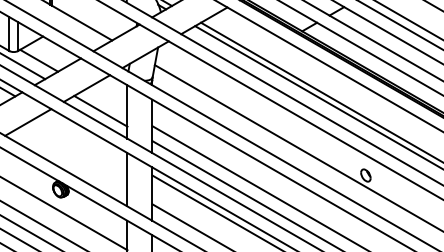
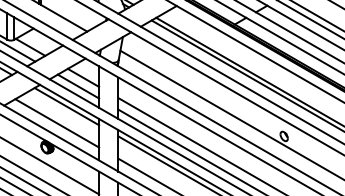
line: (107, 99) -> (83, 77), added
line: (85, 137) -> (66, 106), added
line: (73, 158) -> (57, 123), added

